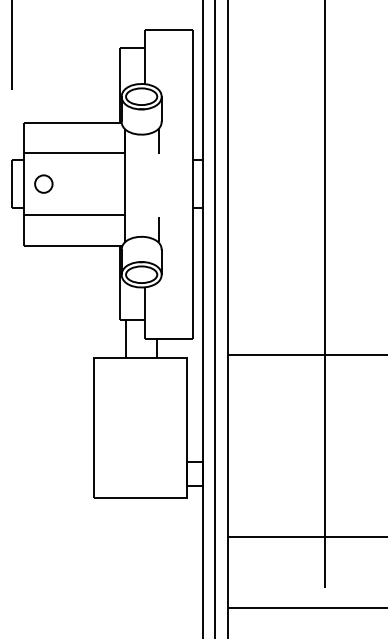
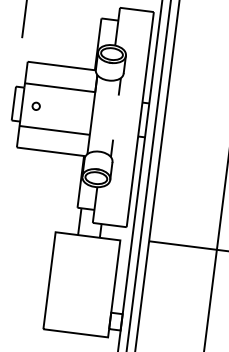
part: (43, 183) -> (35, 105), size x0.6

